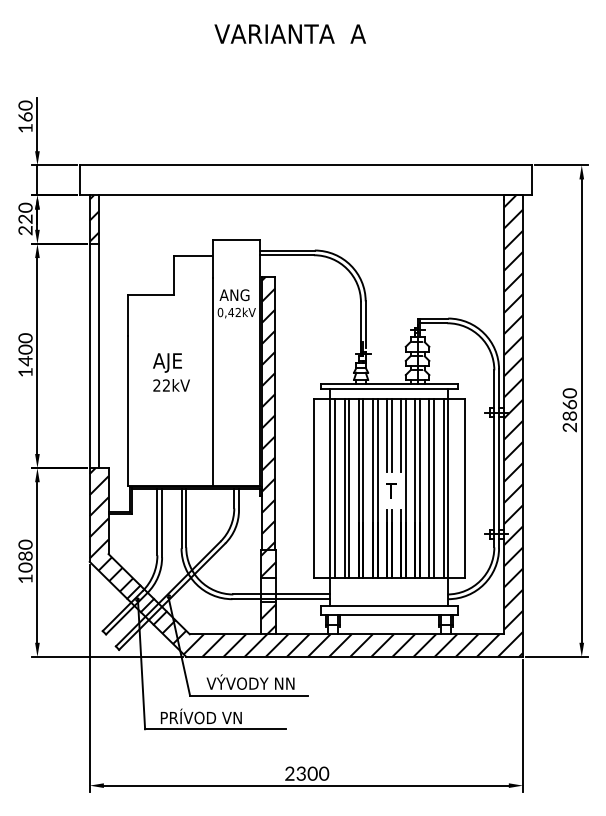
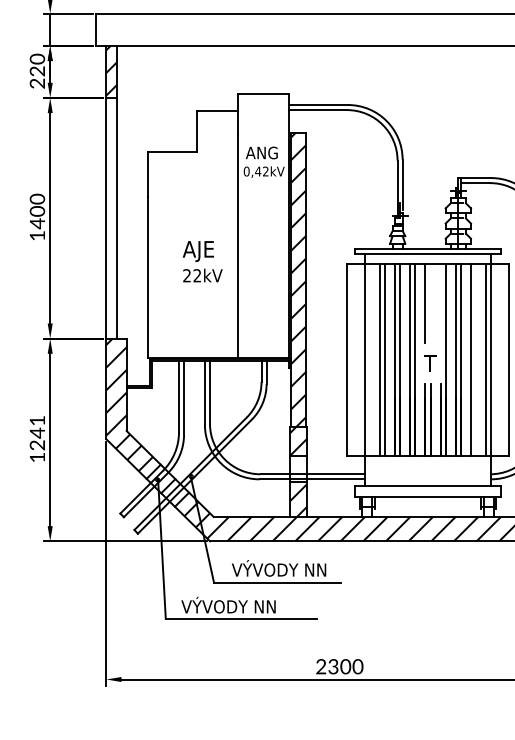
text: (171, 372) -> (202, 261), moved
line: (391, 435) -> (430, 303), removed
line: (401, 435) -> (441, 303), removed
line: (335, 487) -> (370, 359), removed
line: (434, 487) -> (476, 359), removed
text: (25, 555) -> (37, 432), 1080 -> 1241
text: (203, 716) -> (228, 605), PRÍVOD VN -> VÝVODY NN

